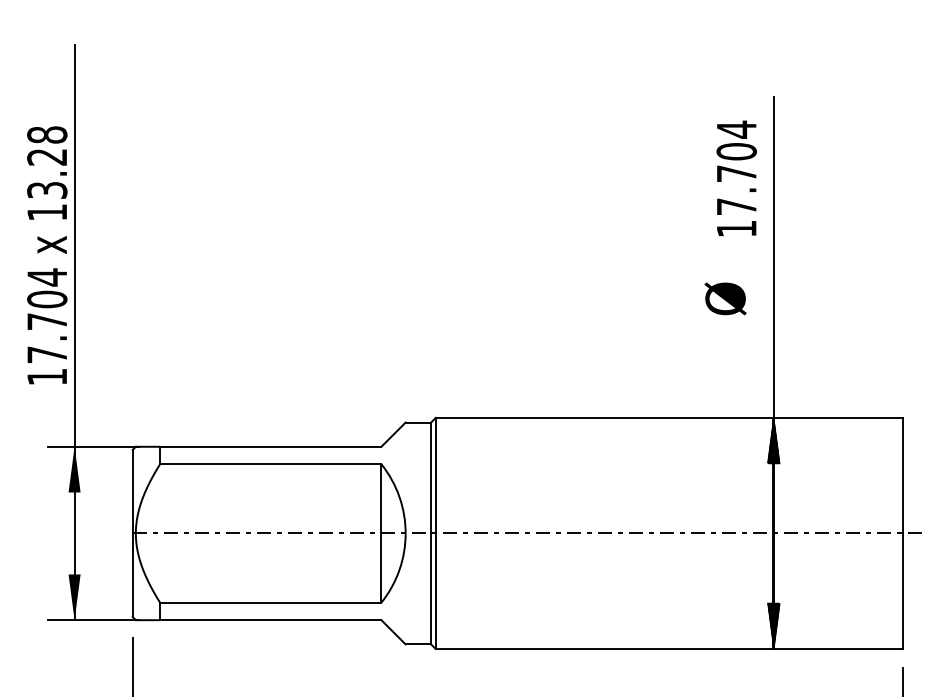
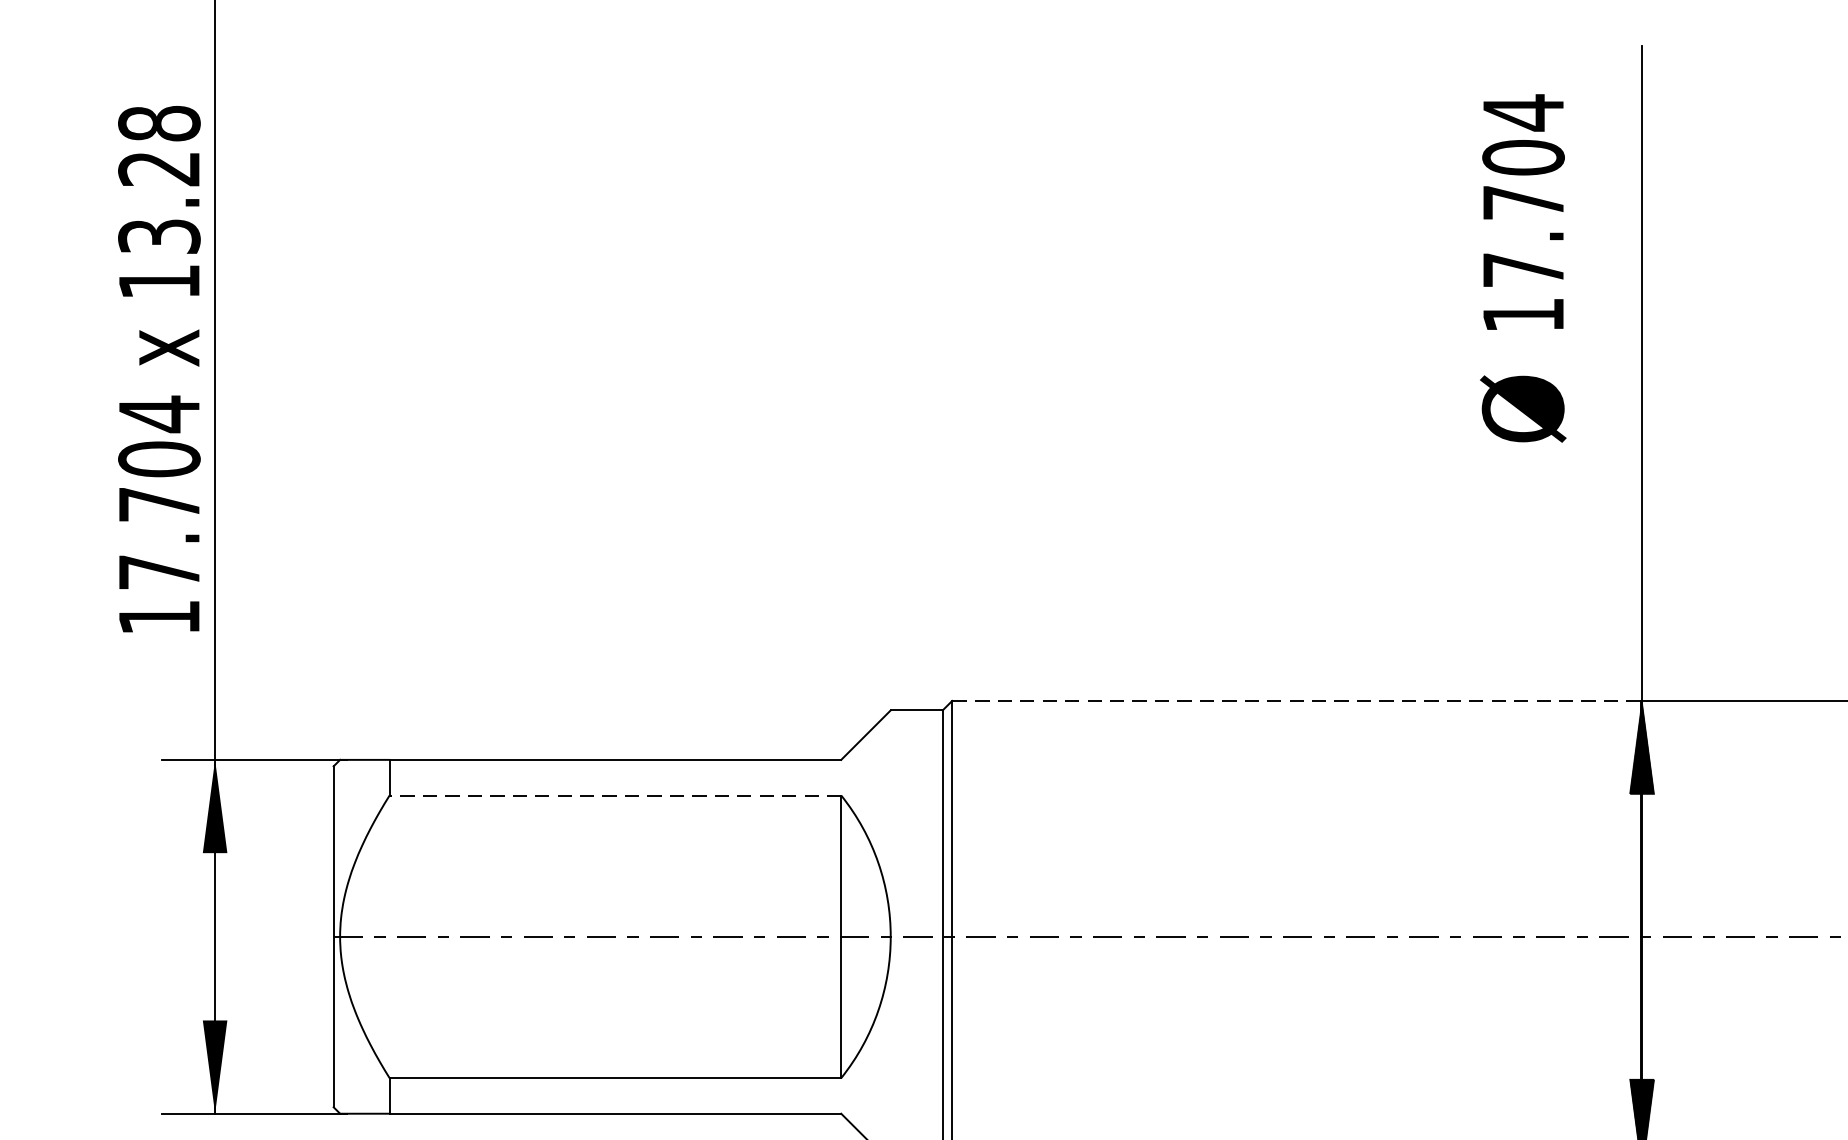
text: (736, 177) -> (1523, 210), moved
text: (725, 298) -> (1523, 408), moved
line: (604, 417) -> (1296, 700), solid -> dashed
line: (270, 464) -> (614, 796), solid -> dashed

